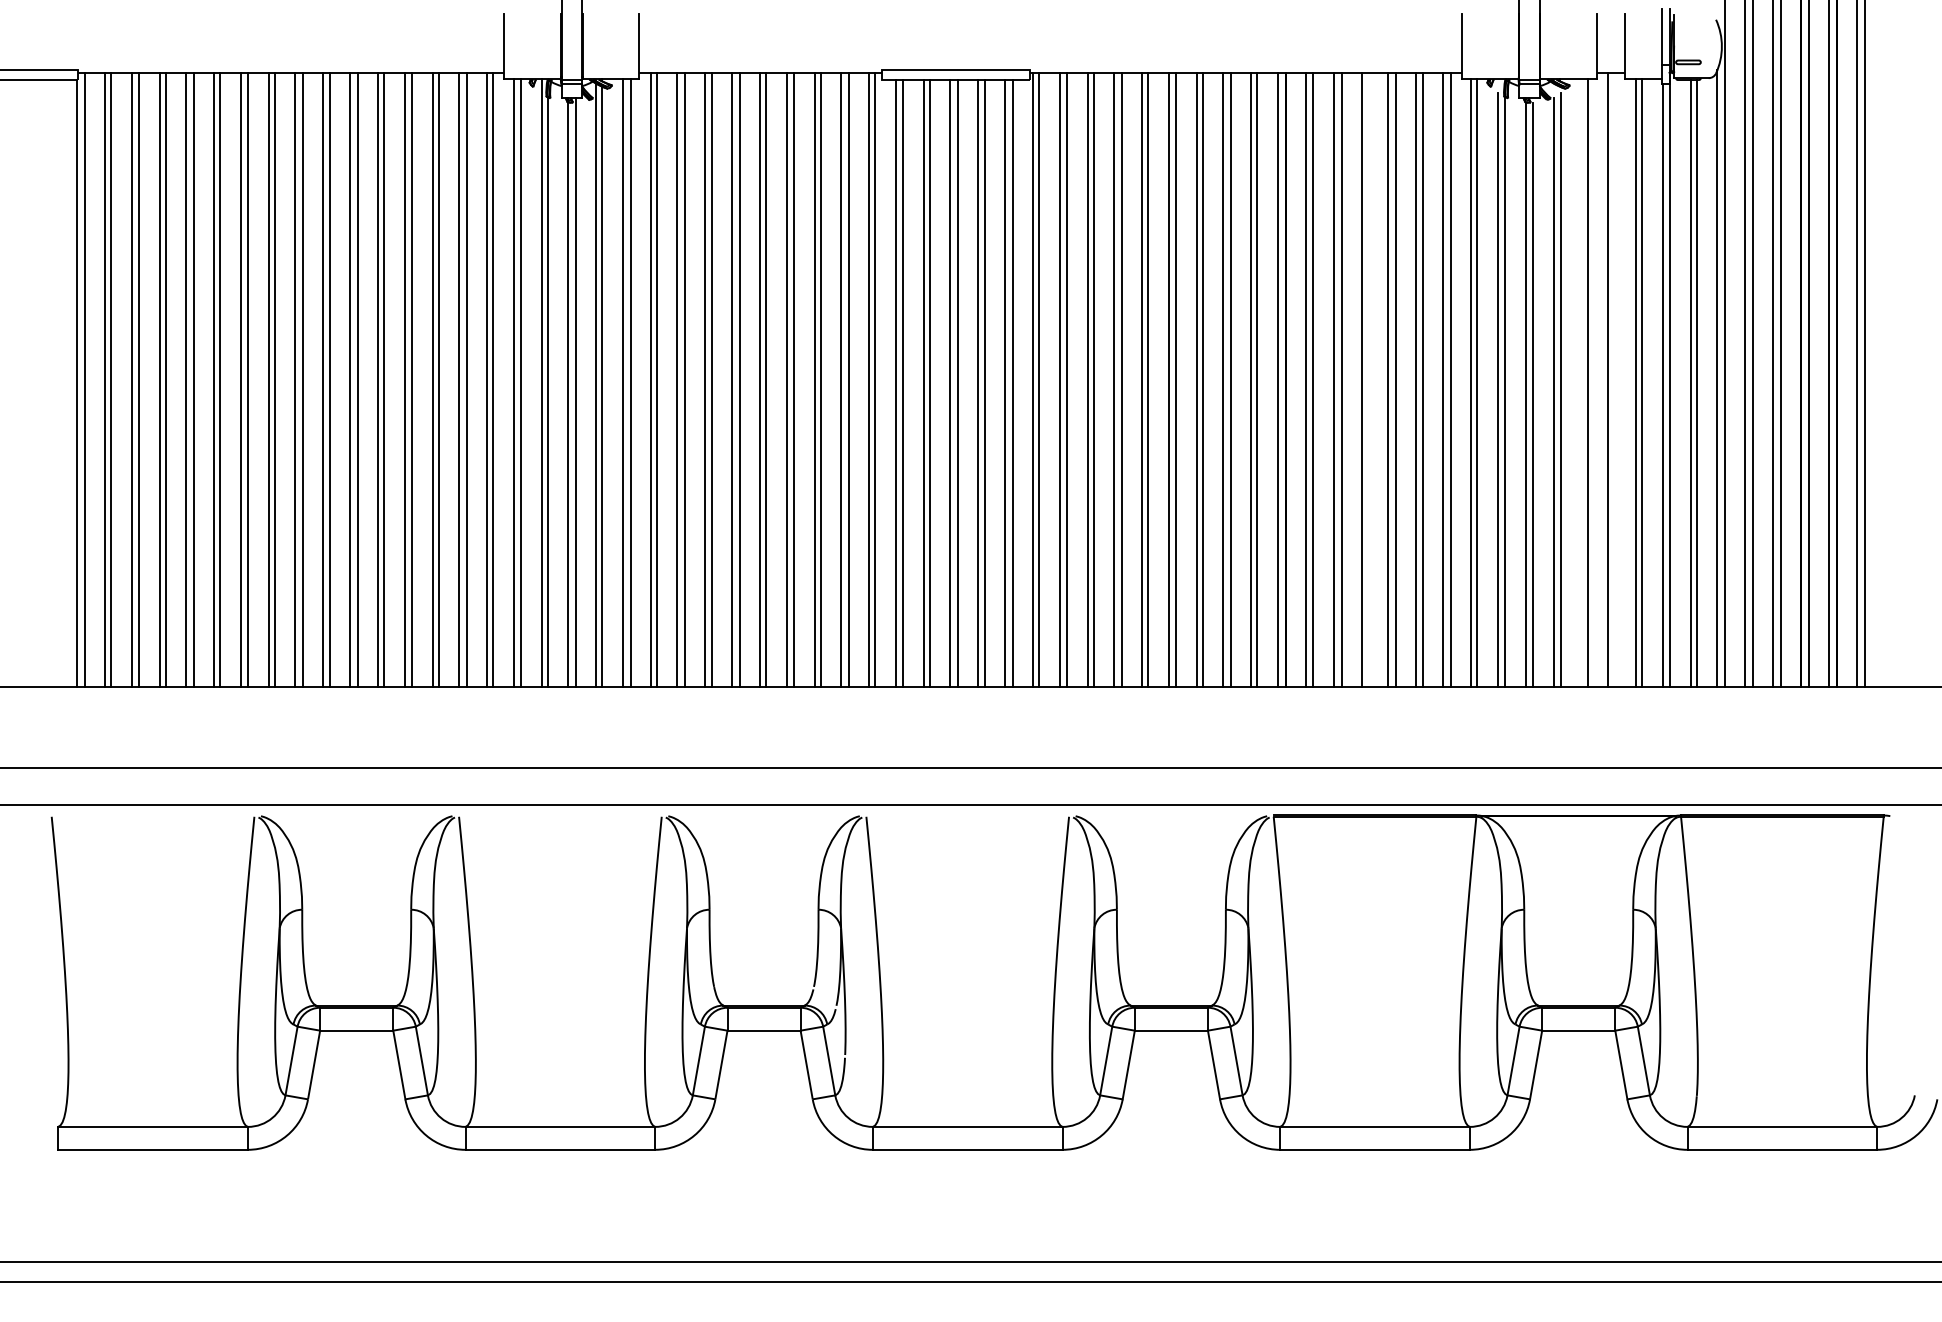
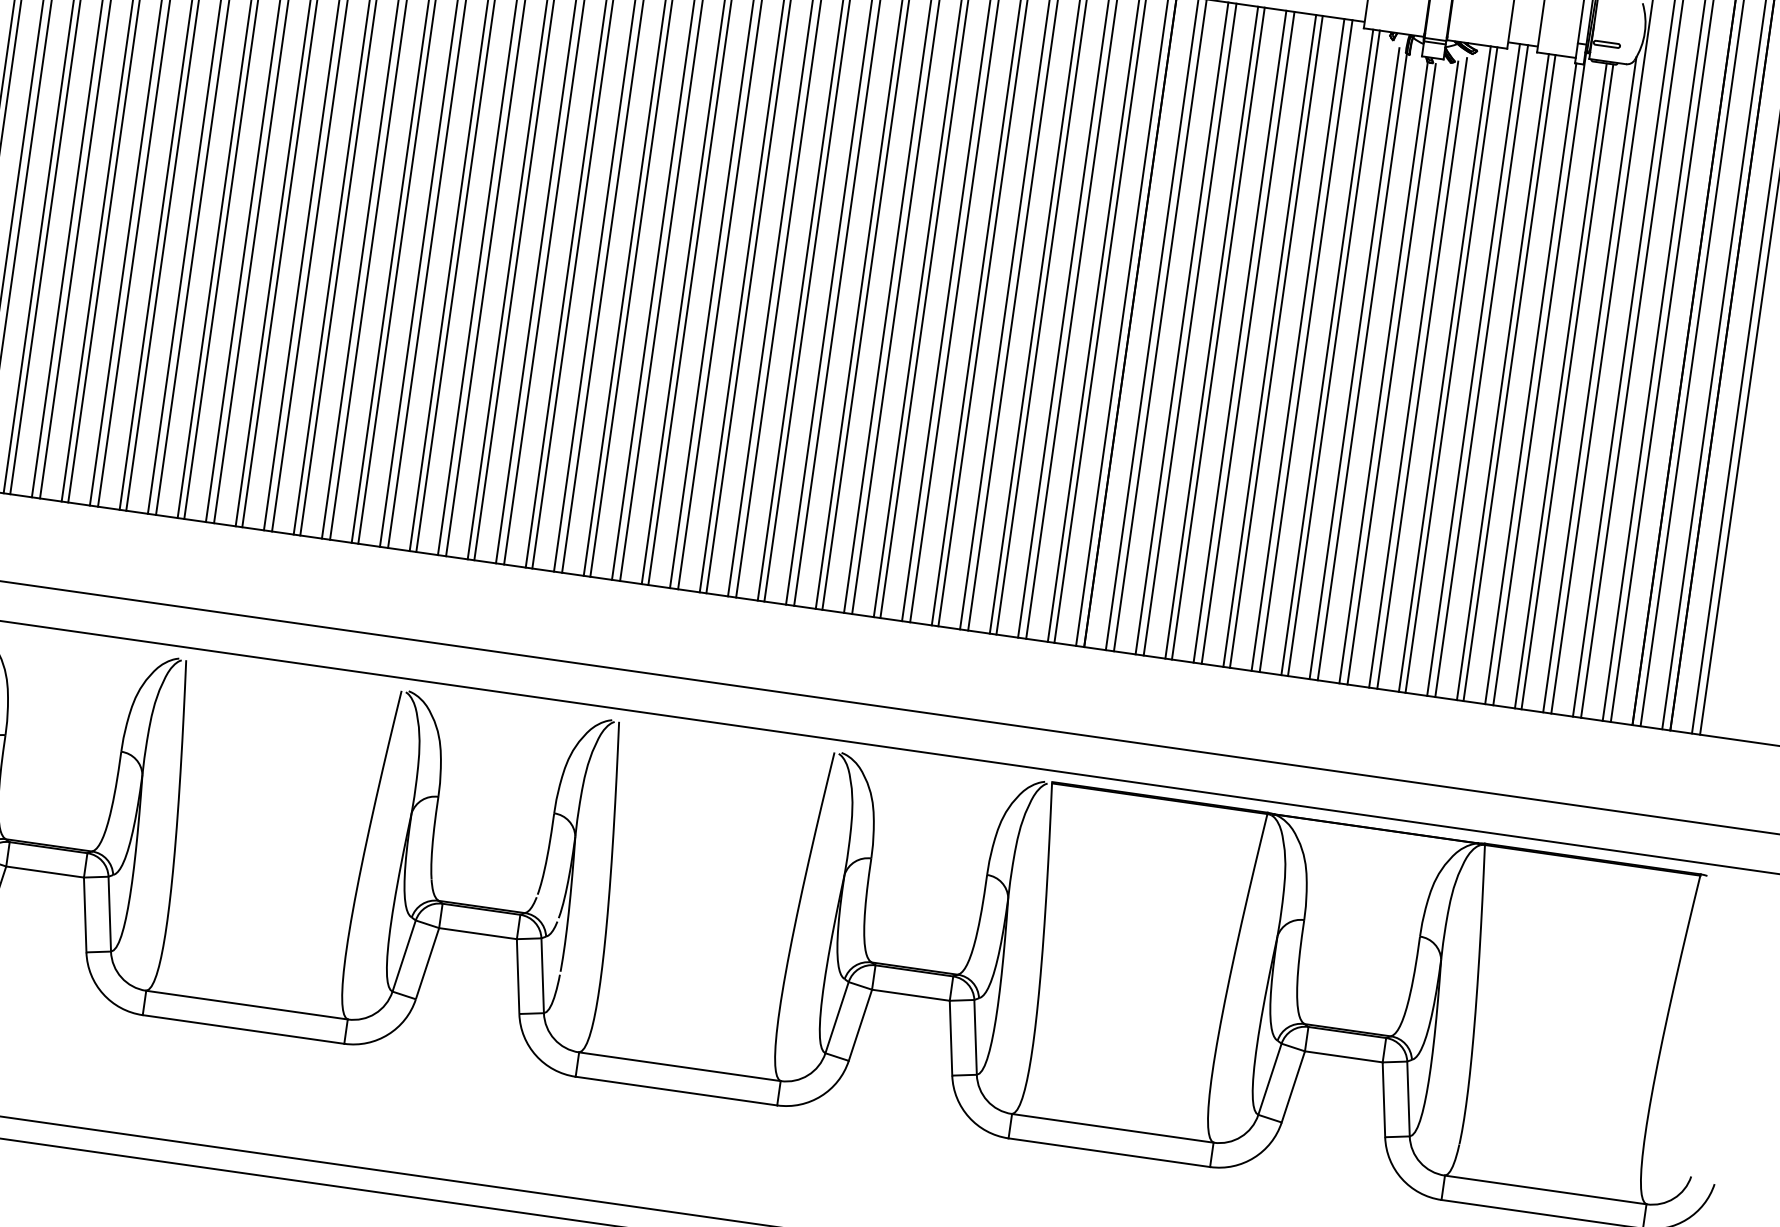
line: (1368, 379) -> (1218, 333), added
line: (1615, 379) -> (1481, 370), added
line: (1581, 382) -> (1444, 368), added

